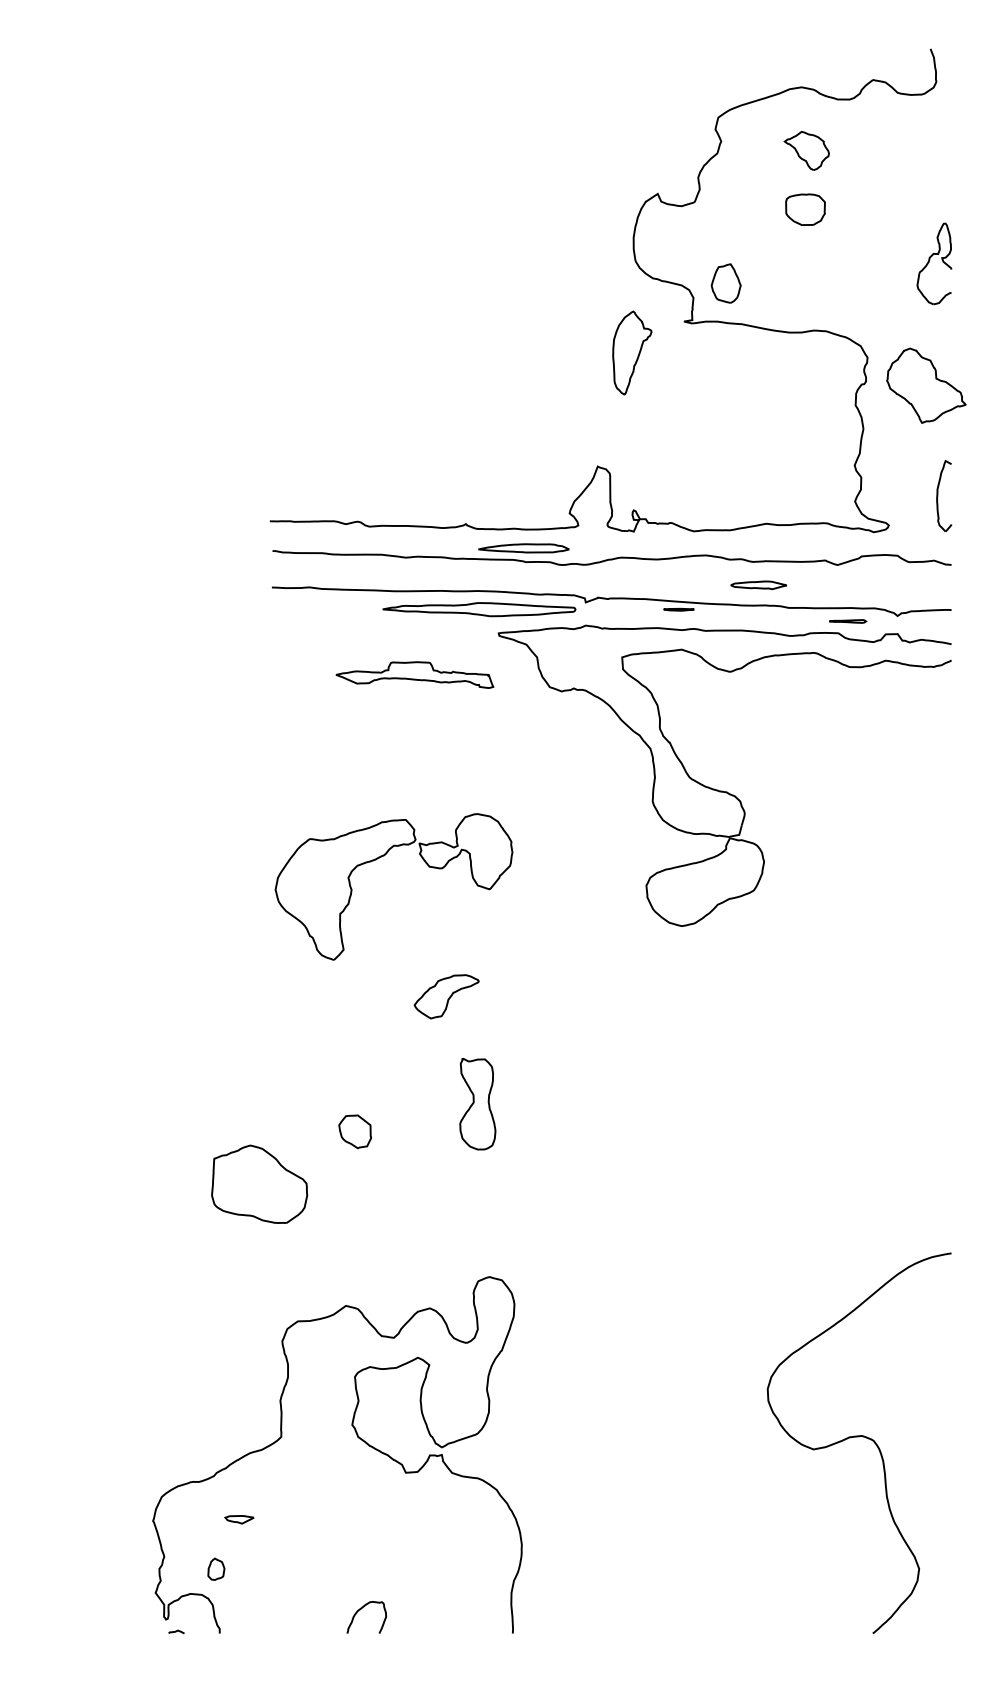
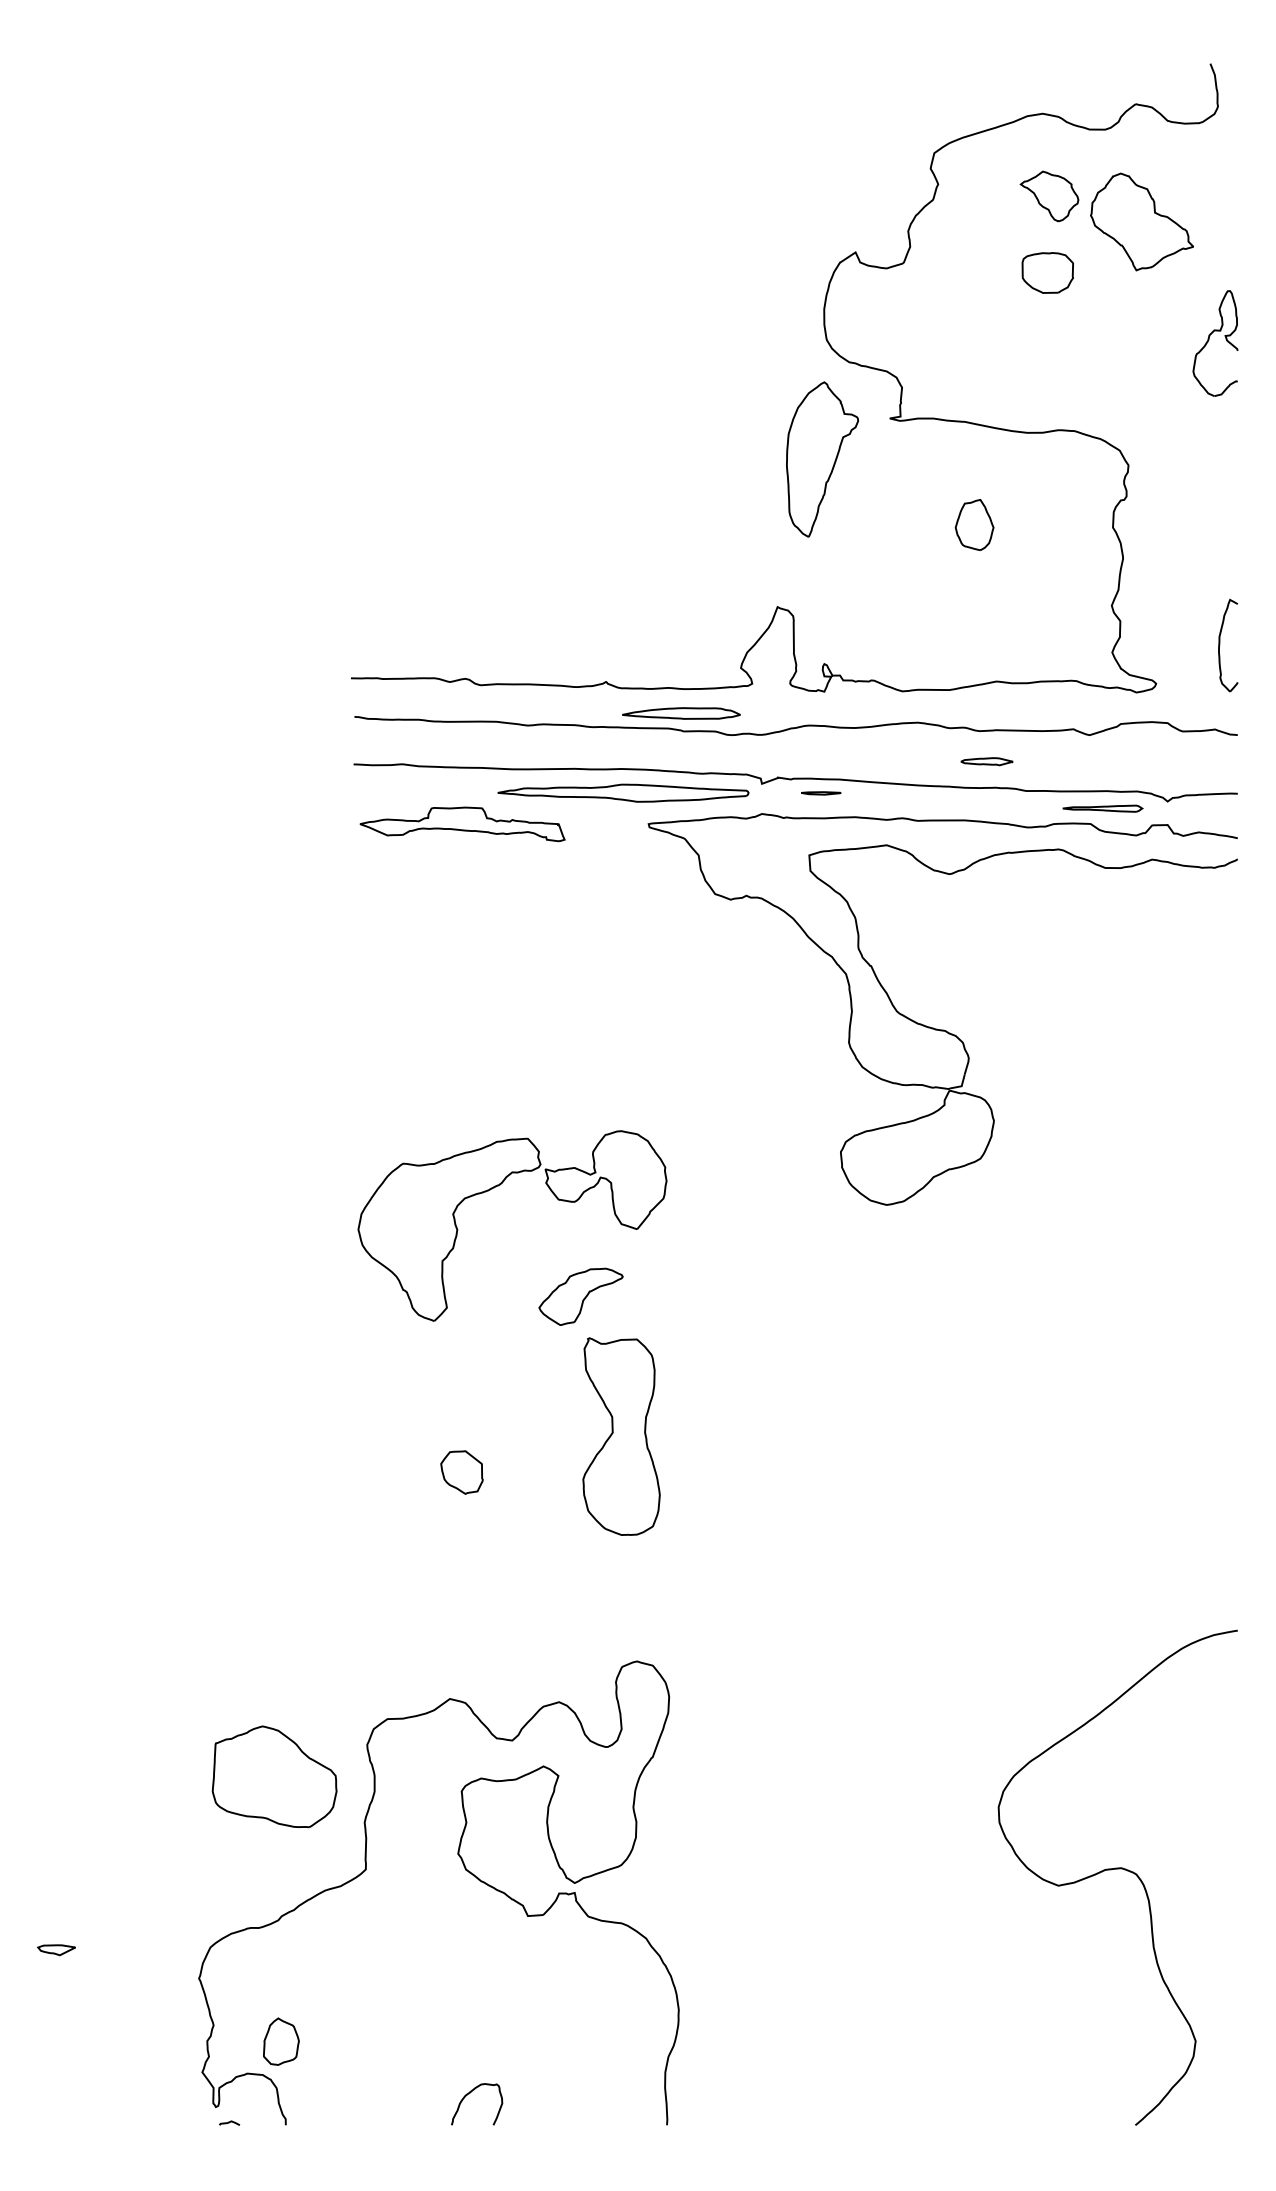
part: (726, 283) -> (974, 524), moved
part: (632, 353) -> (822, 459), size x1.43
part: (925, 385) -> (1141, 221), moved
part: (758, 585) -> (986, 761), size x0.71
line: (679, 609) -> (821, 793), moved
part: (847, 621) -> (1102, 808), size x1.67
part: (414, 675) -> (462, 824), moved
part: (380, 858) -> (494, 1188), moved
part: (477, 1104) -> (621, 1436), size x1.67
part: (259, 1184) -> (274, 1776), moved
part: (238, 1519) -> (55, 1950), moved
part: (216, 1569) -> (281, 2041), size x1.67

